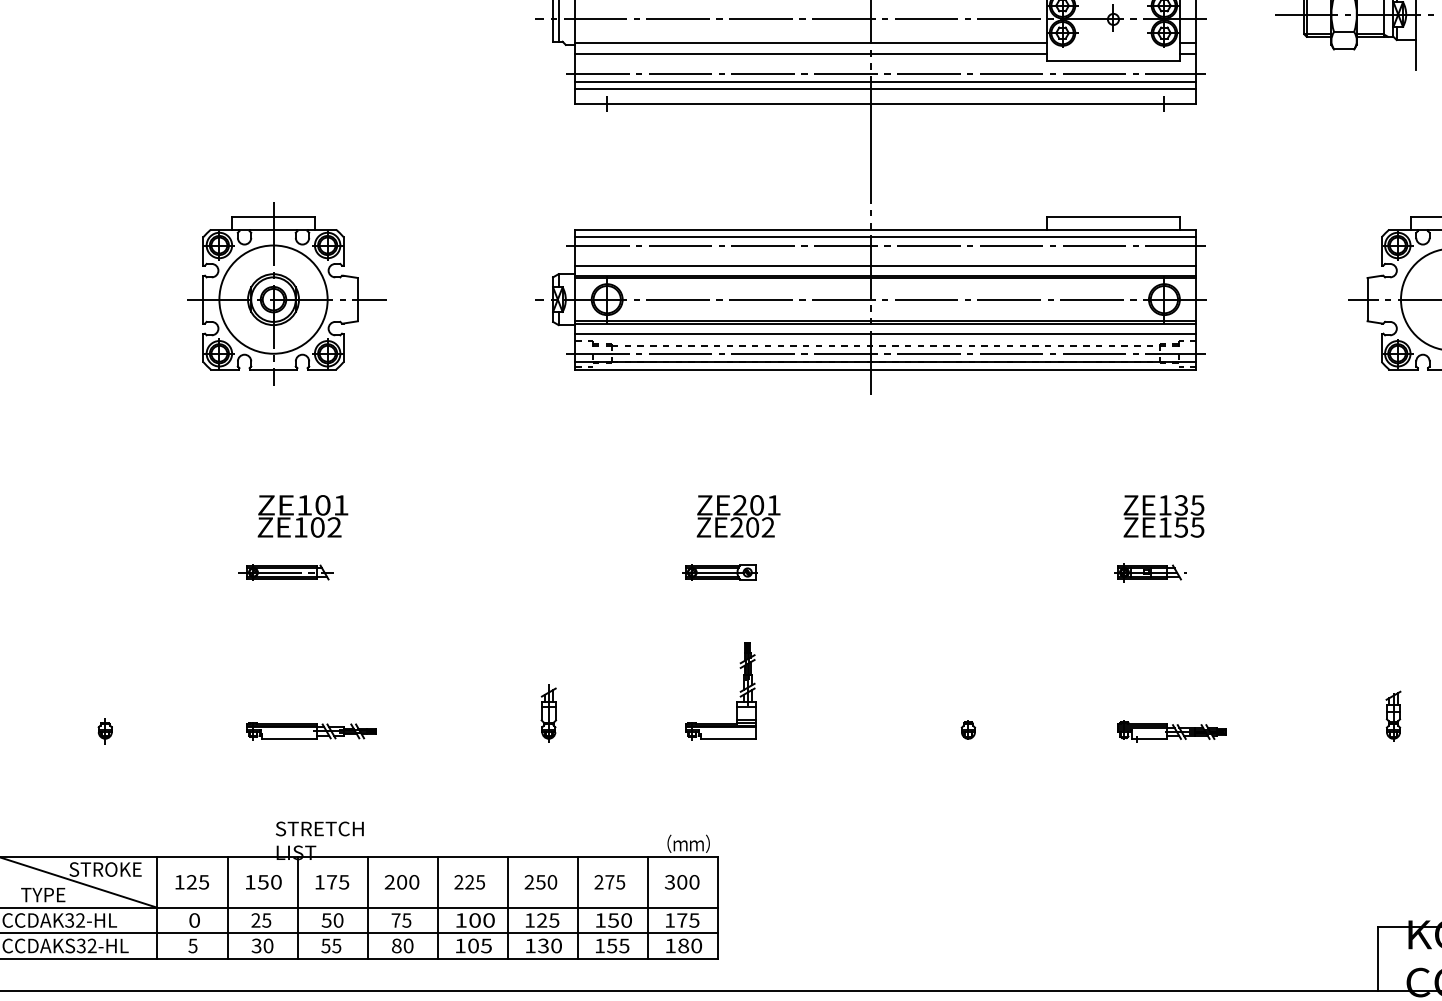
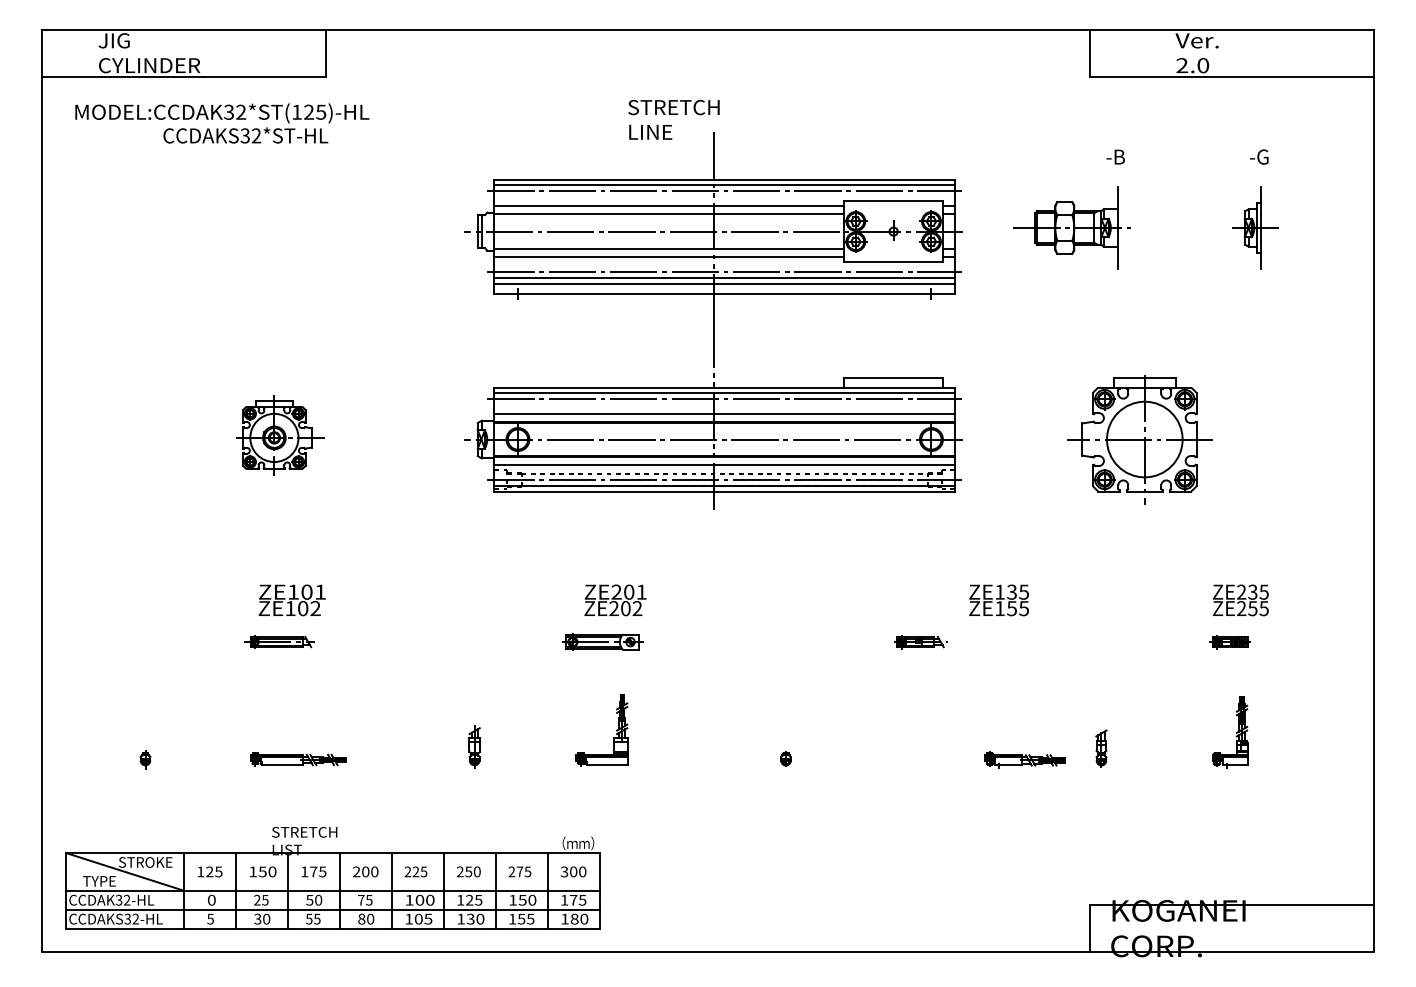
part: (287, 294) -> (280, 435), size x0.6
text: (1163, 516) -> (998, 600), moved
part: (719, 571) -> (601, 641), size x1.4
part: (1171, 730) -> (1024, 759), moved

